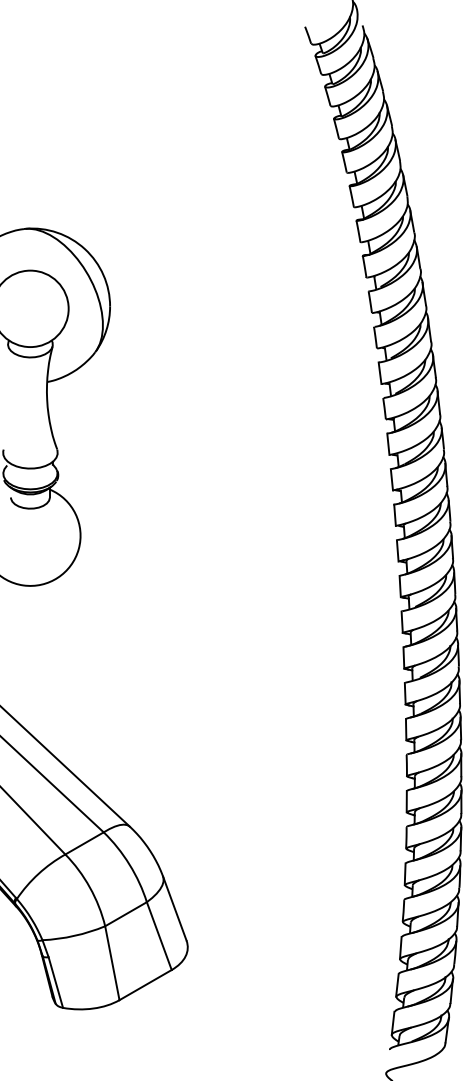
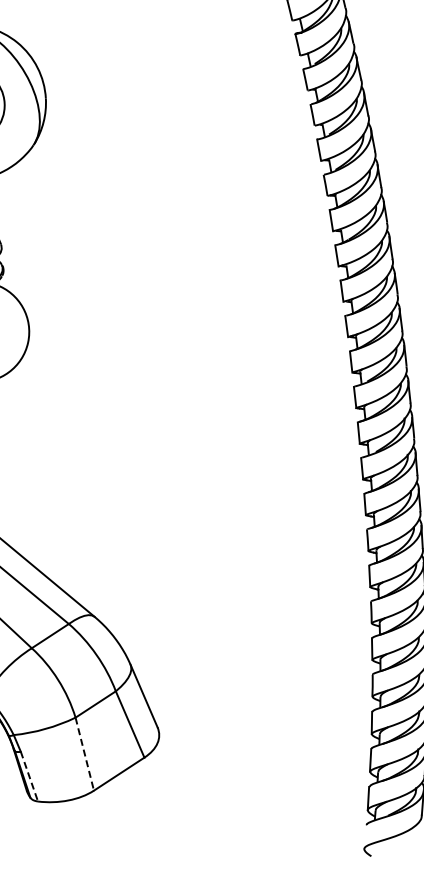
line: (112, 963) -> (84, 754), solid -> dashed
line: (55, 982) -> (29, 776), solid -> dashed

